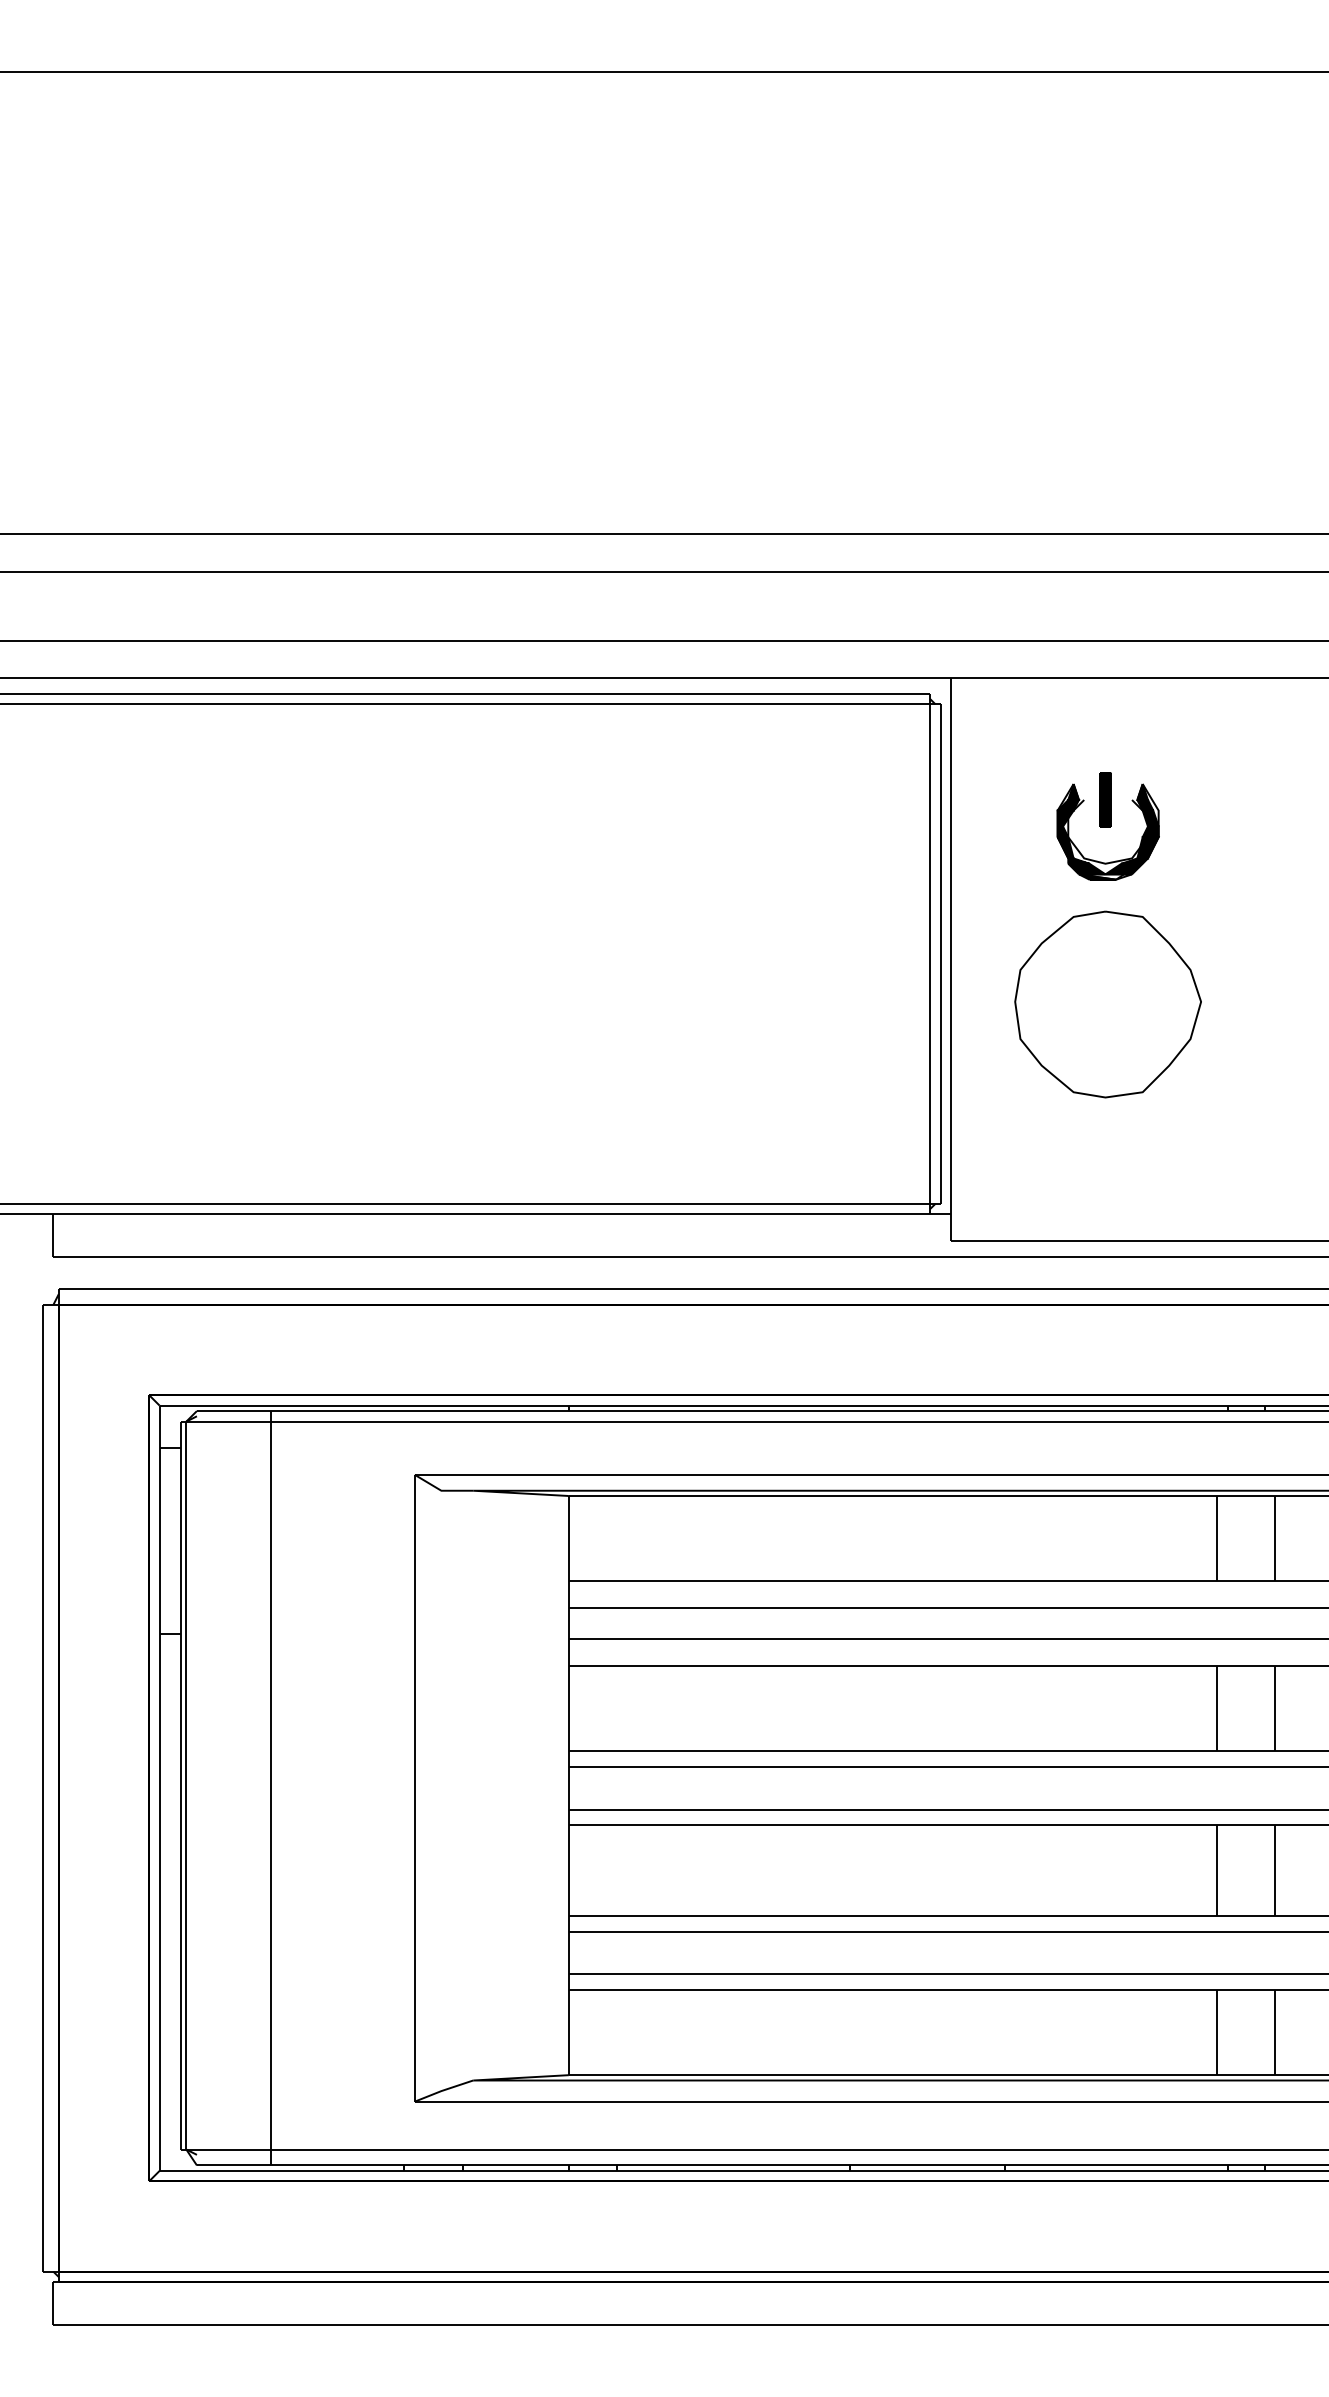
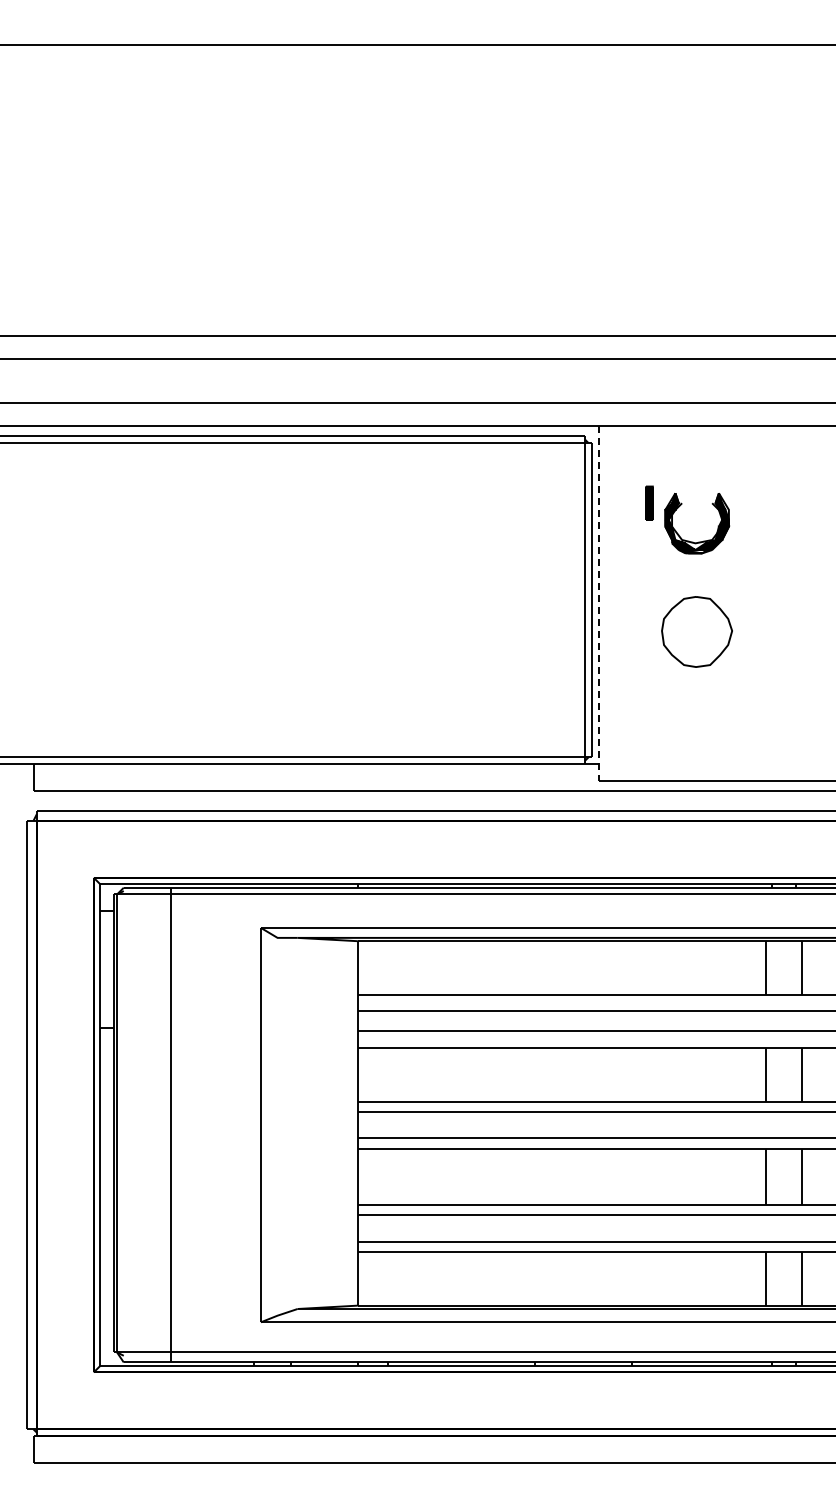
part: (1105, 798) -> (649, 502), moved
line: (951, 960) -> (598, 604), solid -> dashed
part: (1107, 1003) -> (696, 631), size x0.6

